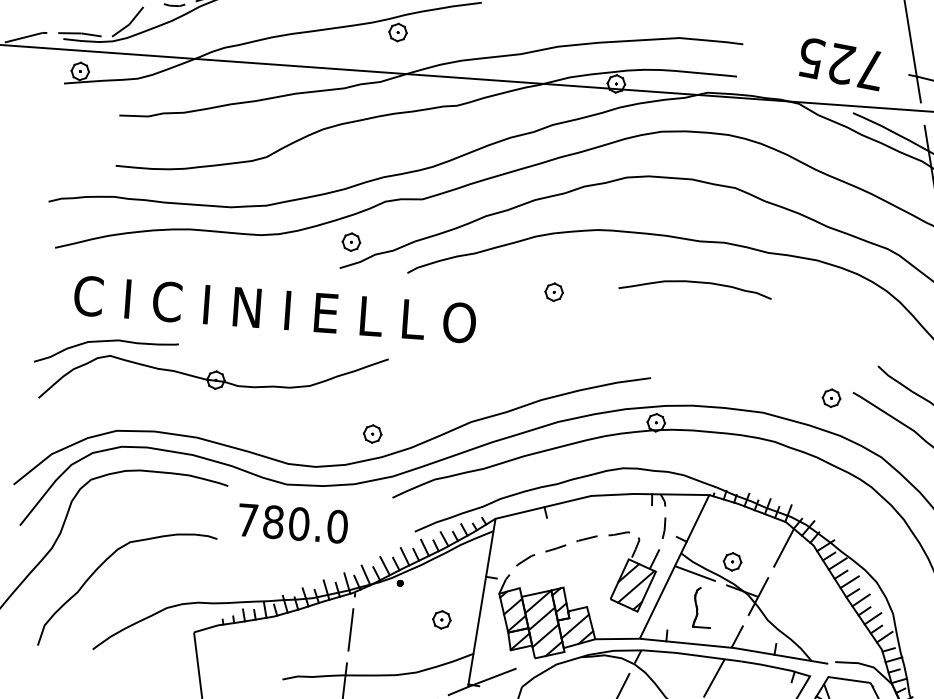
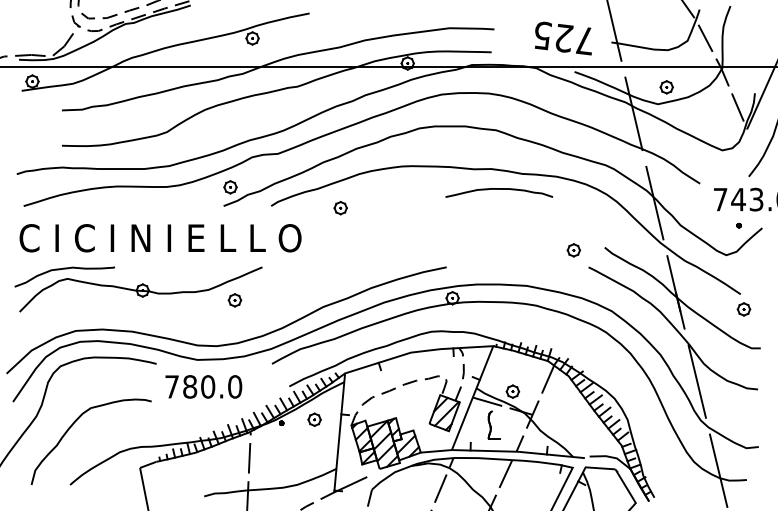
curve: (696, 282) -> (499, 189), moved
part: (553, 292) -> (340, 208), moved
text: (275, 309) -> (160, 238), moved
part: (830, 398) -> (573, 250), moved
part: (371, 434) -> (234, 300), moved
part: (441, 619) -> (314, 419), moved

